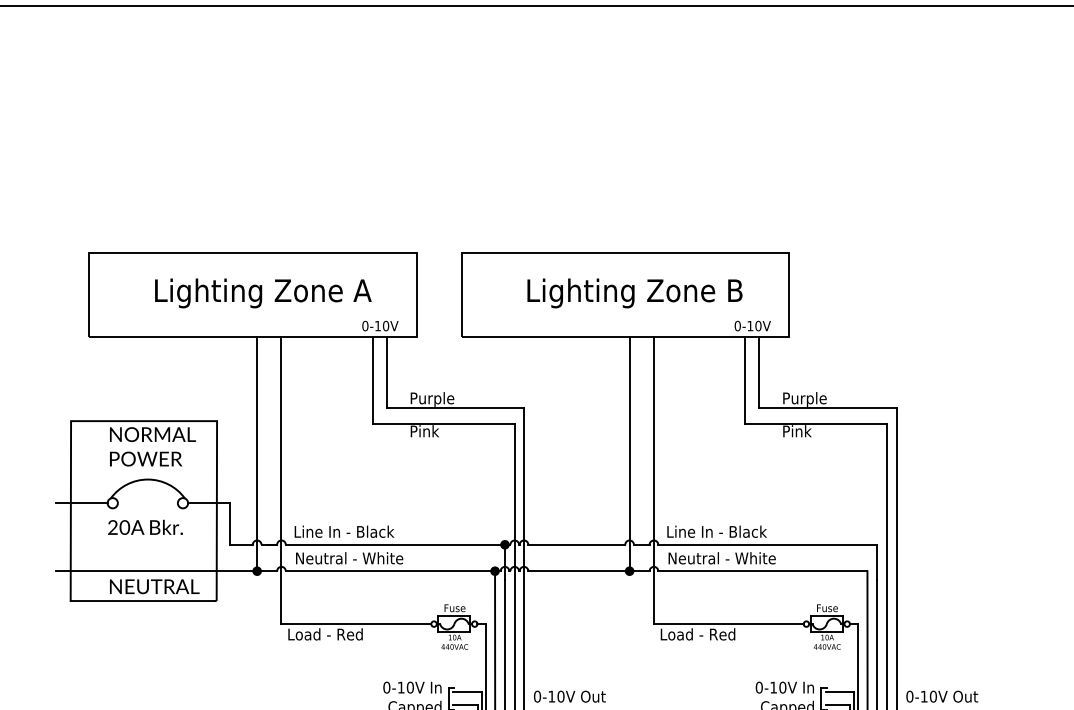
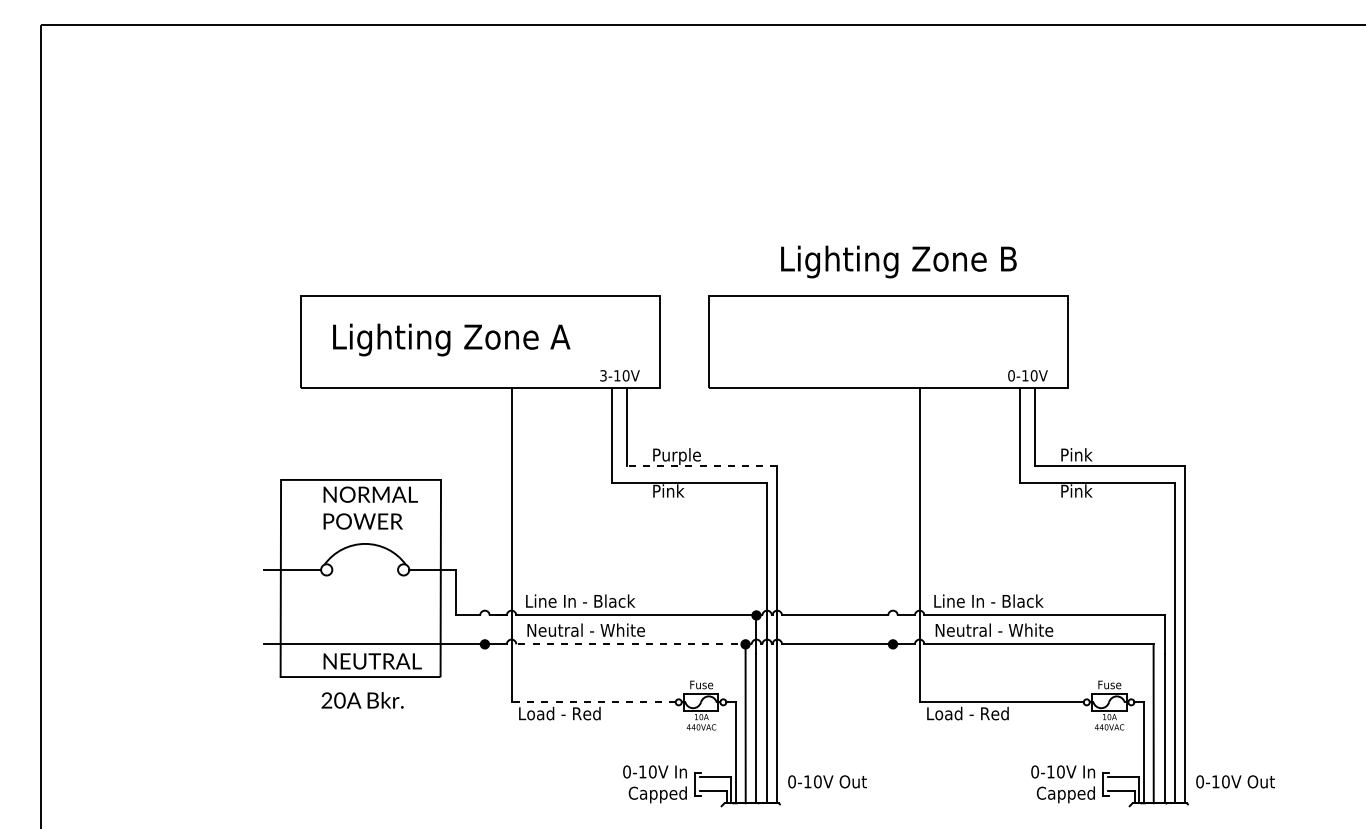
text: (263, 292) -> (451, 339), moved
text: (634, 292) -> (898, 261), moved
text: (365, 325) -> (603, 375), 0-10V -> 3-10V
text: (808, 399) -> (1089, 456), Purple -> Pink
line: (454, 407) -> (701, 465), solid -> dashed
line: (256, 453) -> (484, 515), removed
line: (630, 453) -> (893, 515), removed
text: (145, 527) -> (362, 700), moved
line: (393, 571) -> (634, 644), solid -> dashed
line: (356, 624) -> (593, 702), solid -> dashed

